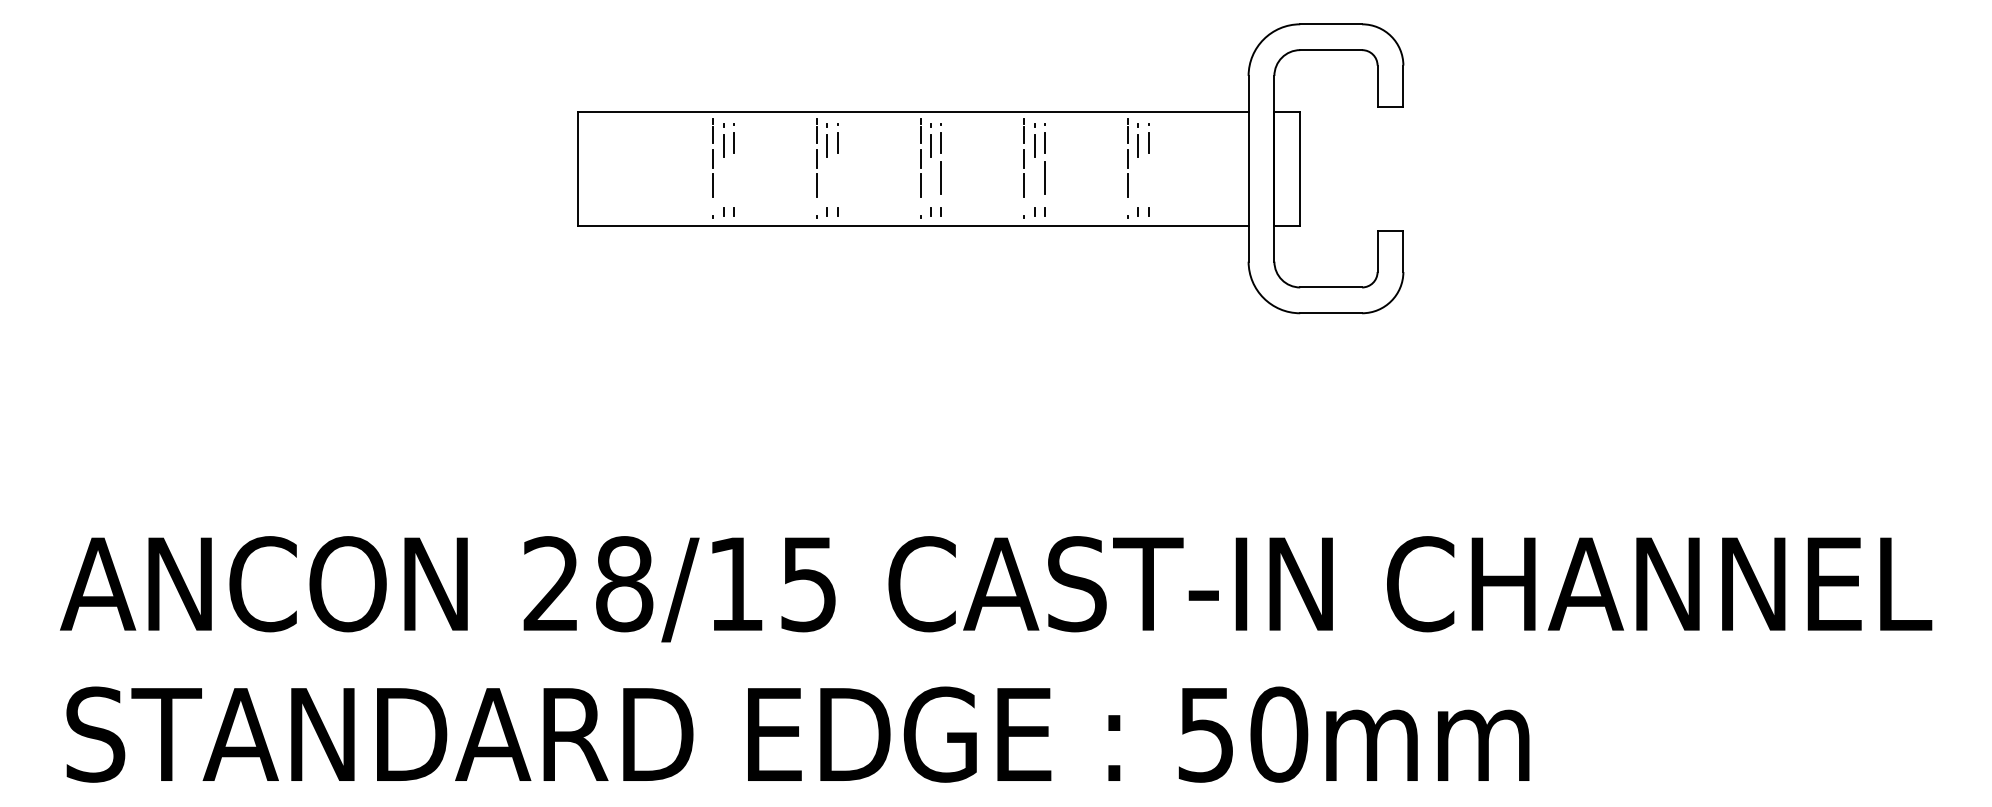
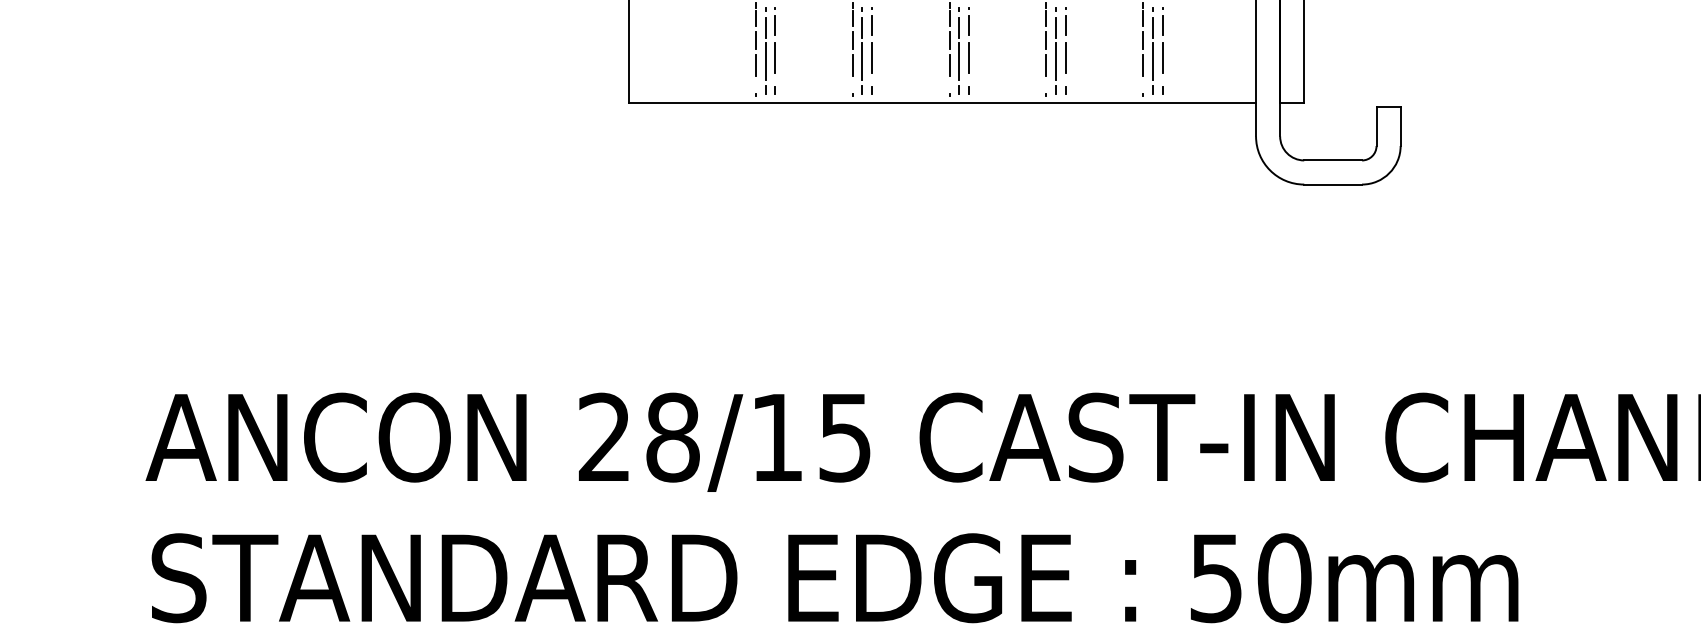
line: (733, 177) -> (774, 57), added
line: (837, 177) -> (871, 57), added
line: (1148, 177) -> (1162, 57), added
line: (723, 181) -> (765, 61), added
line: (827, 181) -> (862, 61), added
line: (930, 181) -> (958, 61), added
line: (1034, 181) -> (1056, 61), added
line: (1138, 181) -> (1153, 61), added

